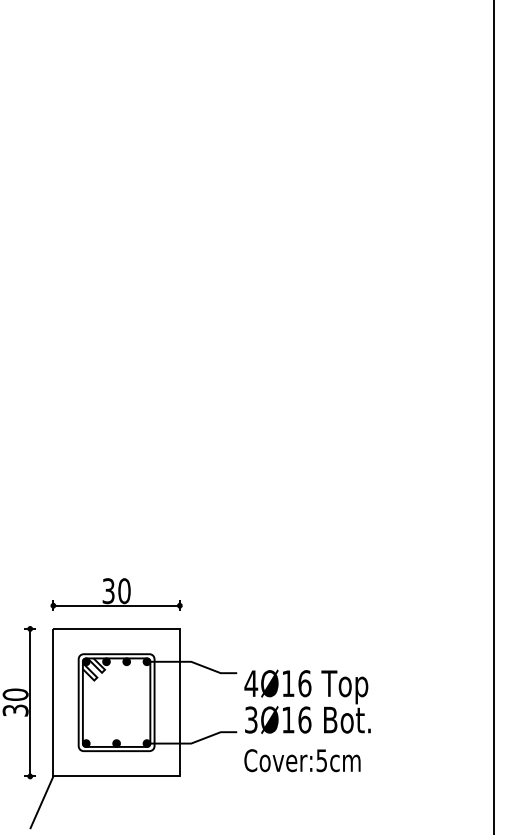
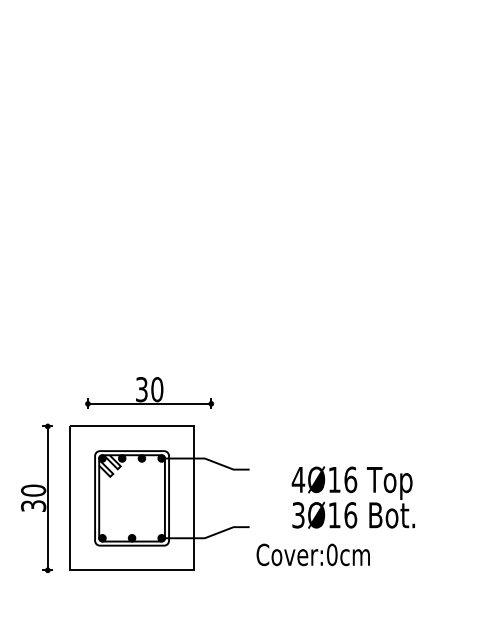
part: (116, 594) -> (149, 392), moved
text: (307, 701) -> (353, 497), moved
text: (321, 760) -> (331, 554), Cover:5cm -> Cover:0cm
line: (41, 802) -> (58, 595), removed

